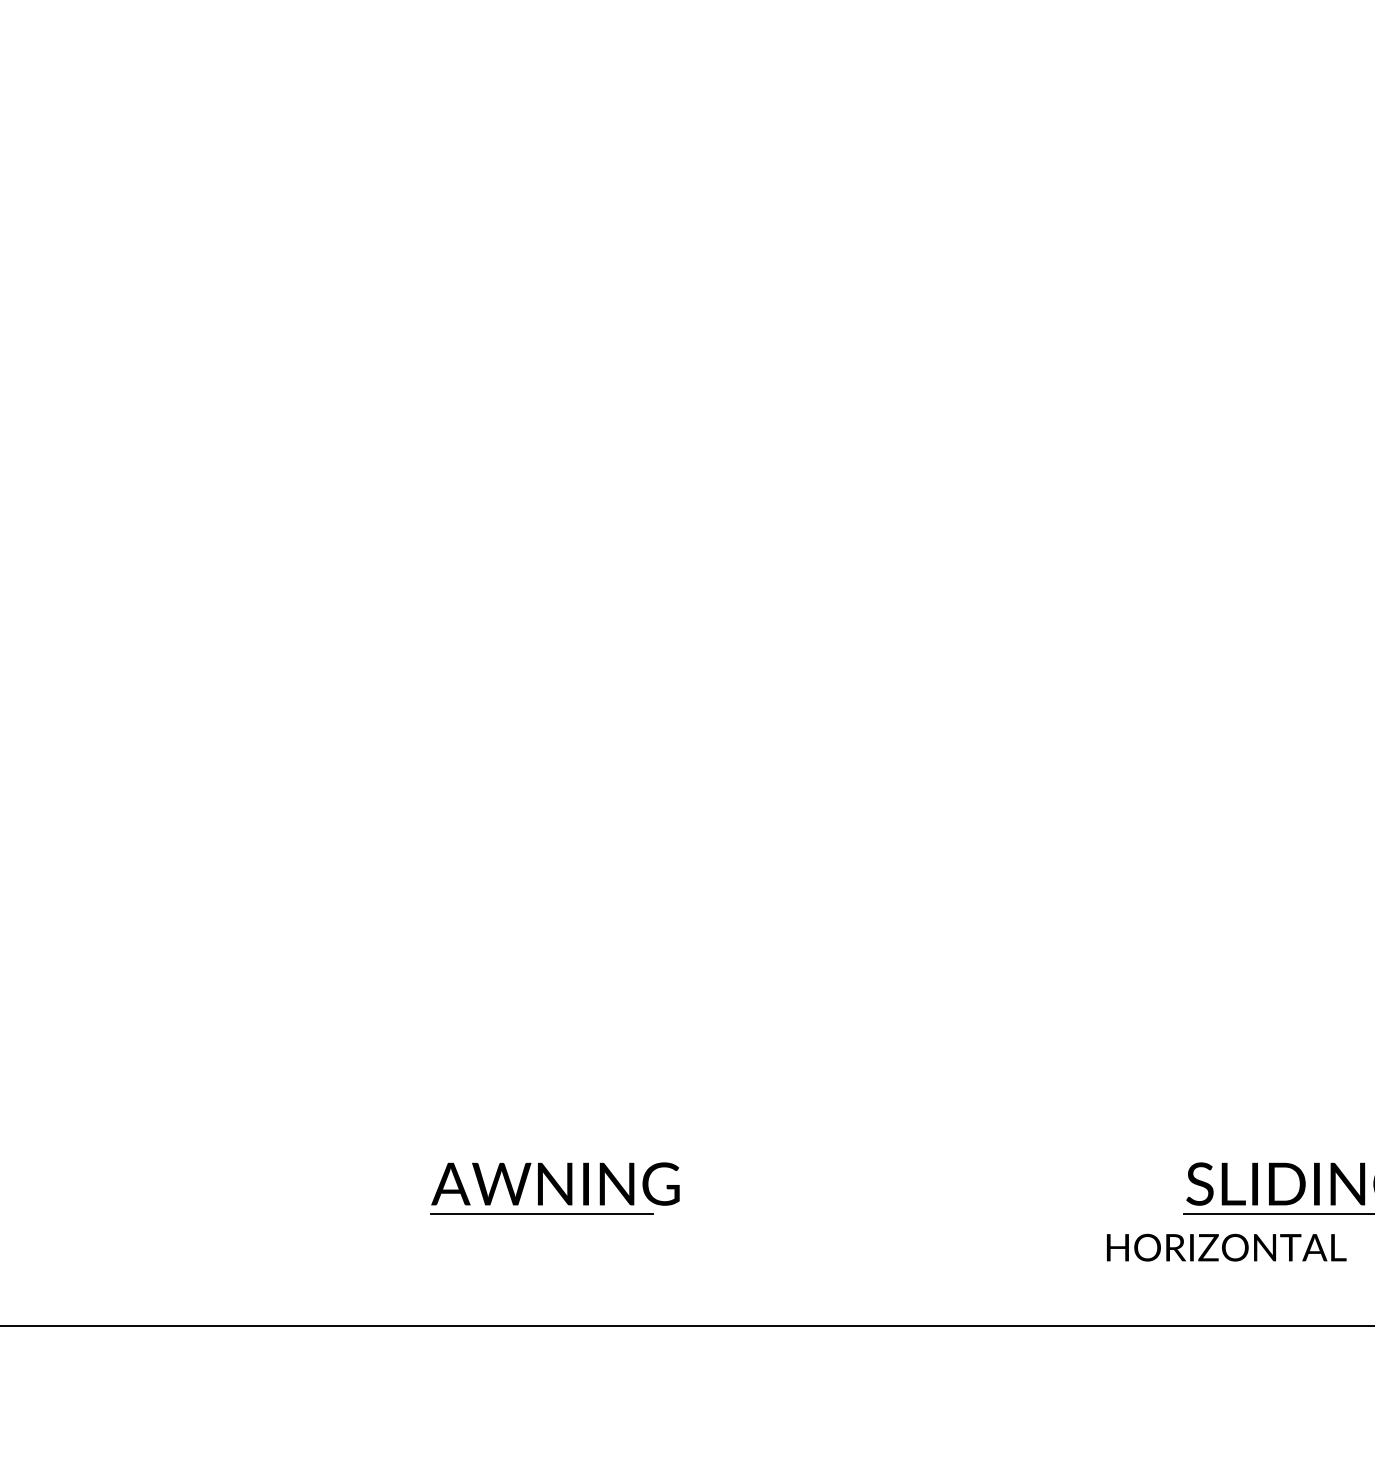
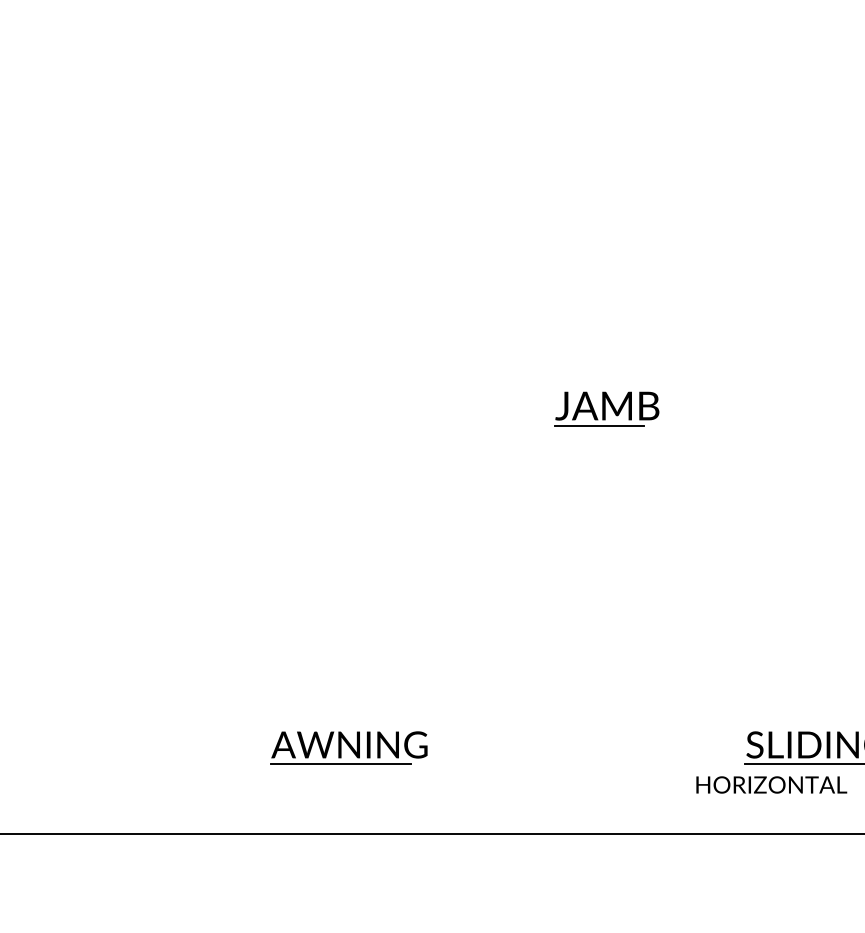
part: (964, 649) -> (606, 408), added

